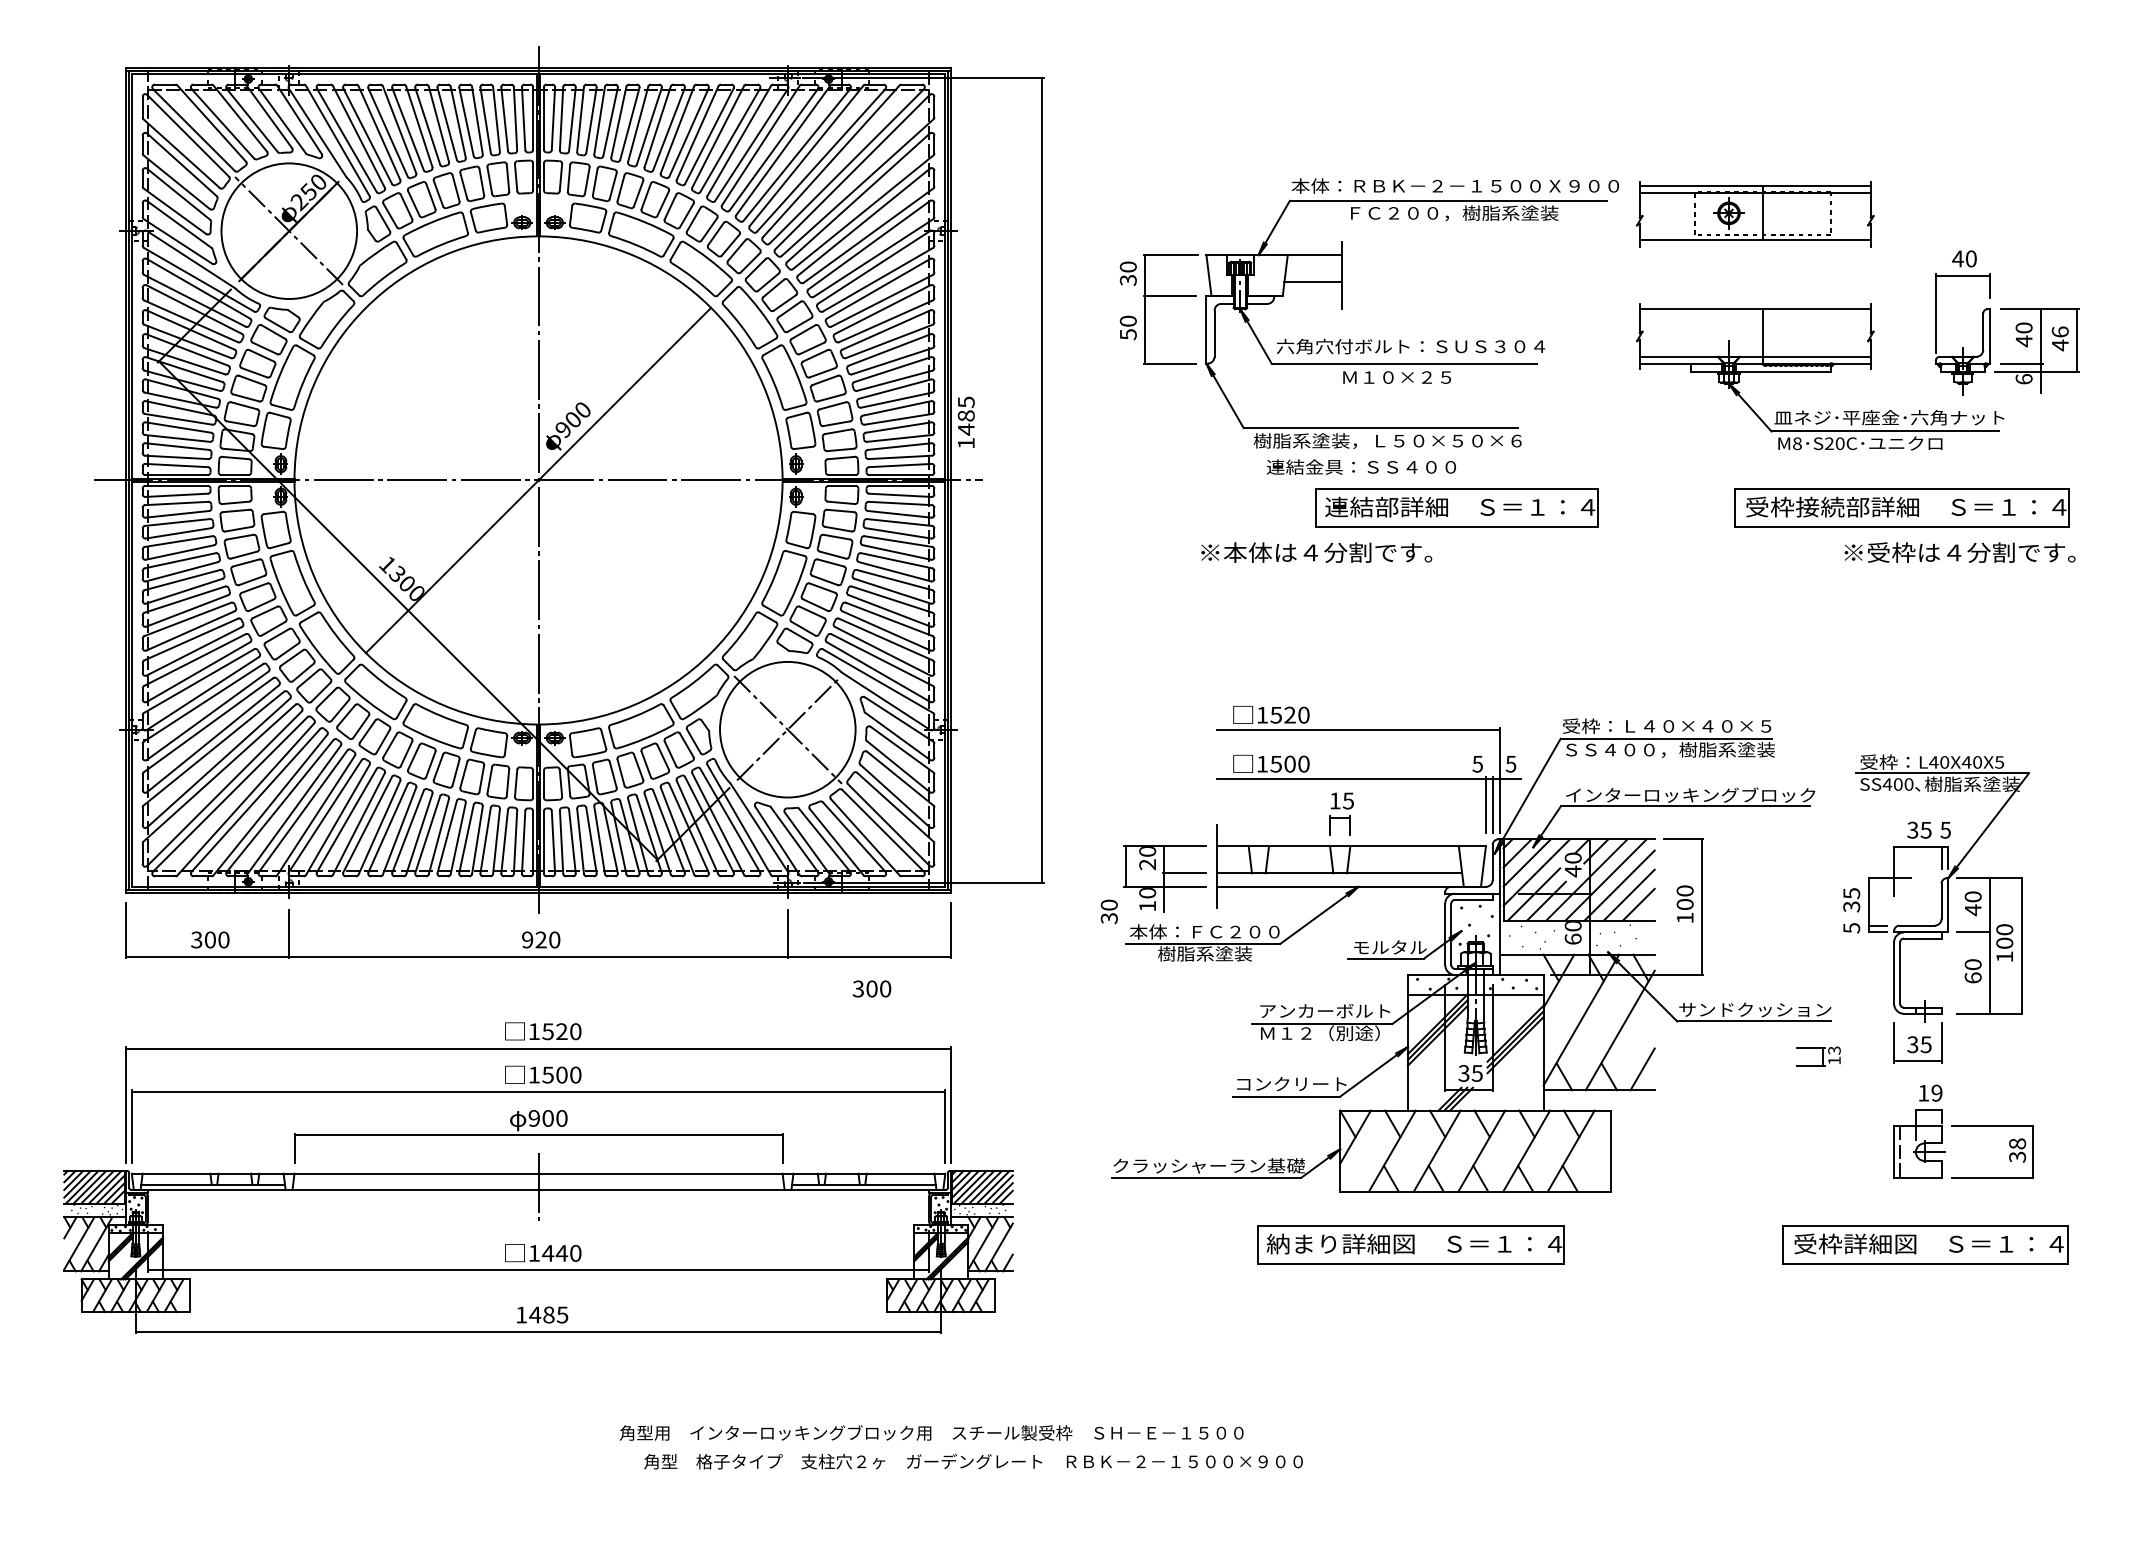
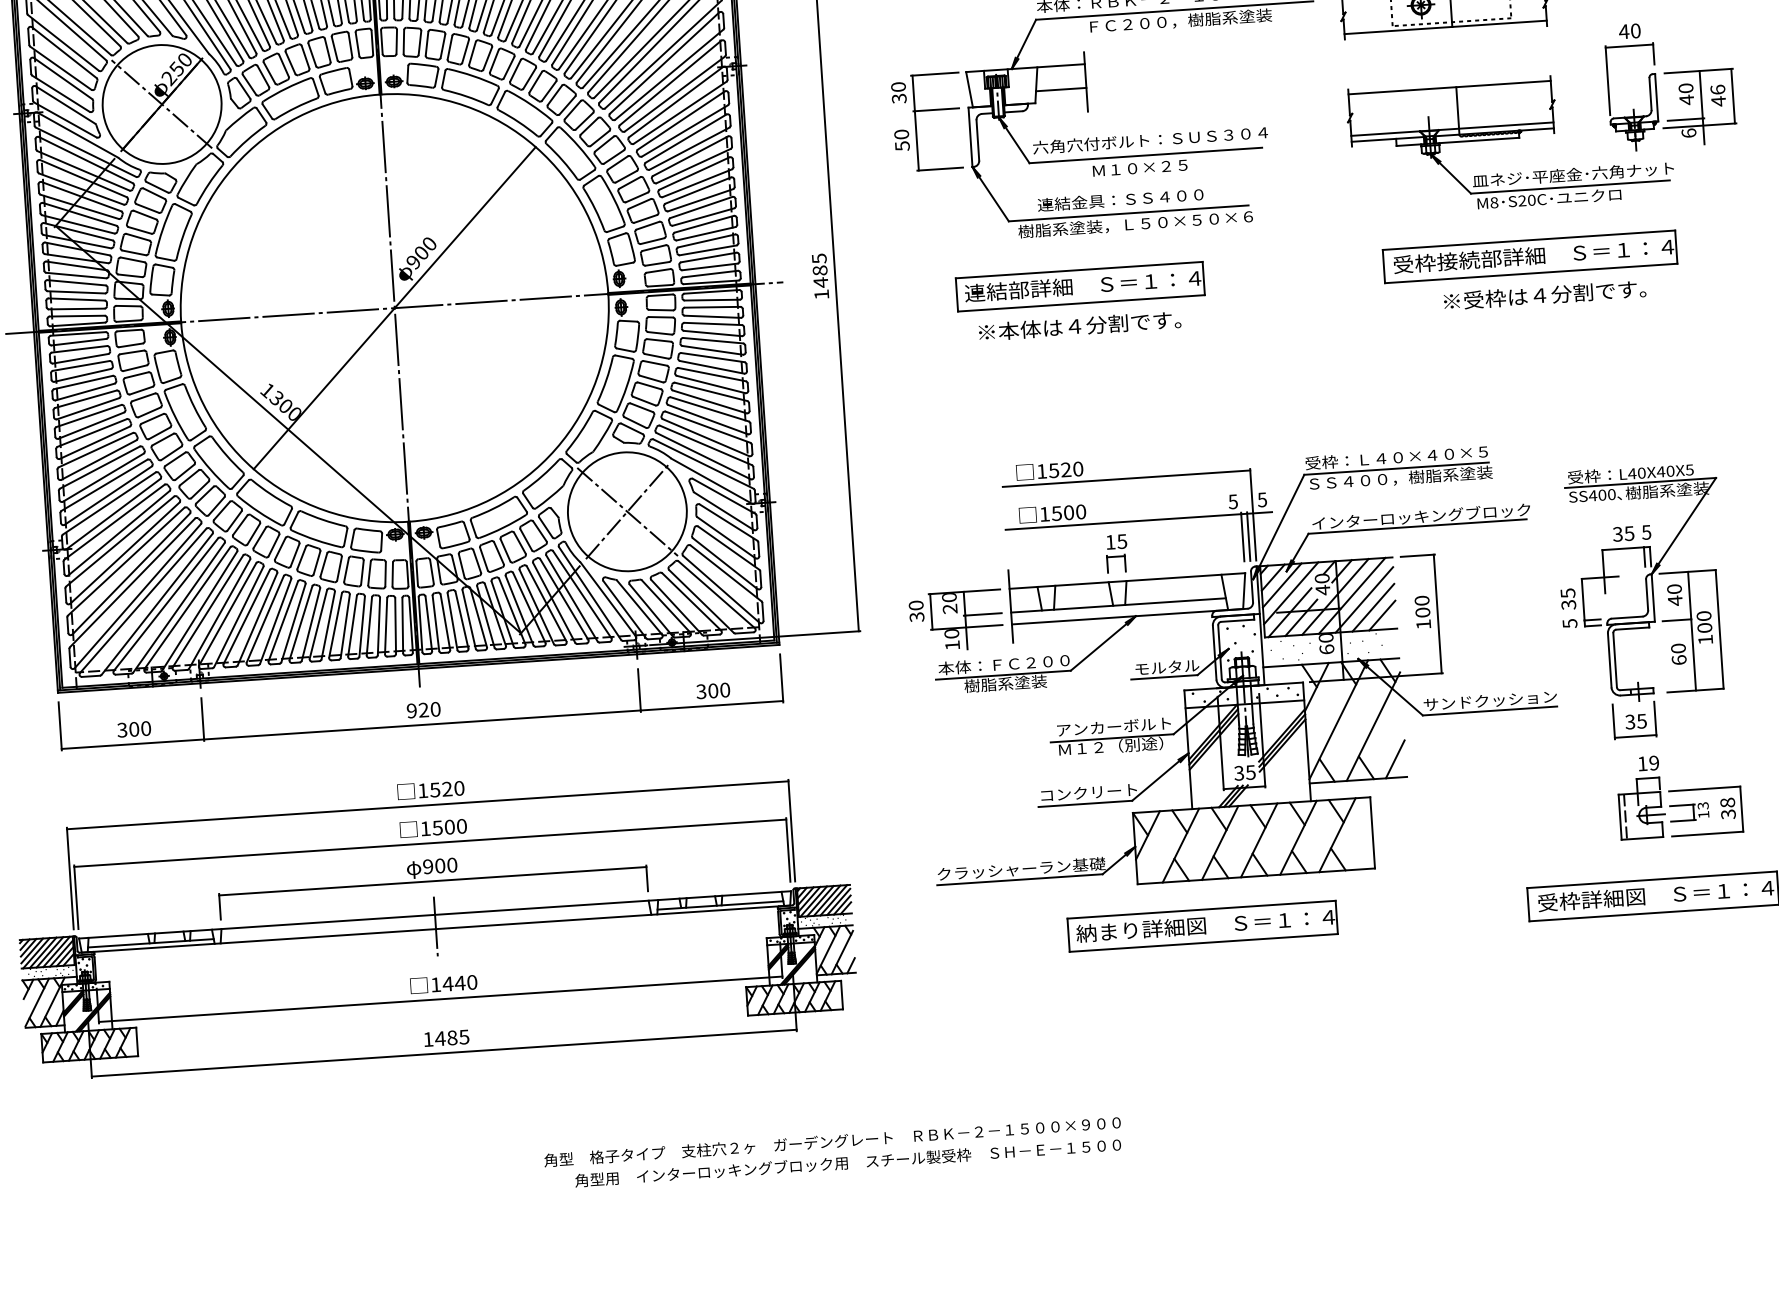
text: (965, 421) -> (819, 275), moved
text: (1361, 466) -> (1120, 199), moved
part: (1456, 507) -> (1079, 286), moved
part: (1901, 507) -> (1529, 256), moved
text: (1959, 552) -> (1544, 295), moved
text: (1108, 911) -> (915, 611), moved
text: (871, 988) -> (712, 690), moved
part: (1818, 1056) -> (1689, 812), moved
text: (931, 1432) -> (847, 1162), moved

